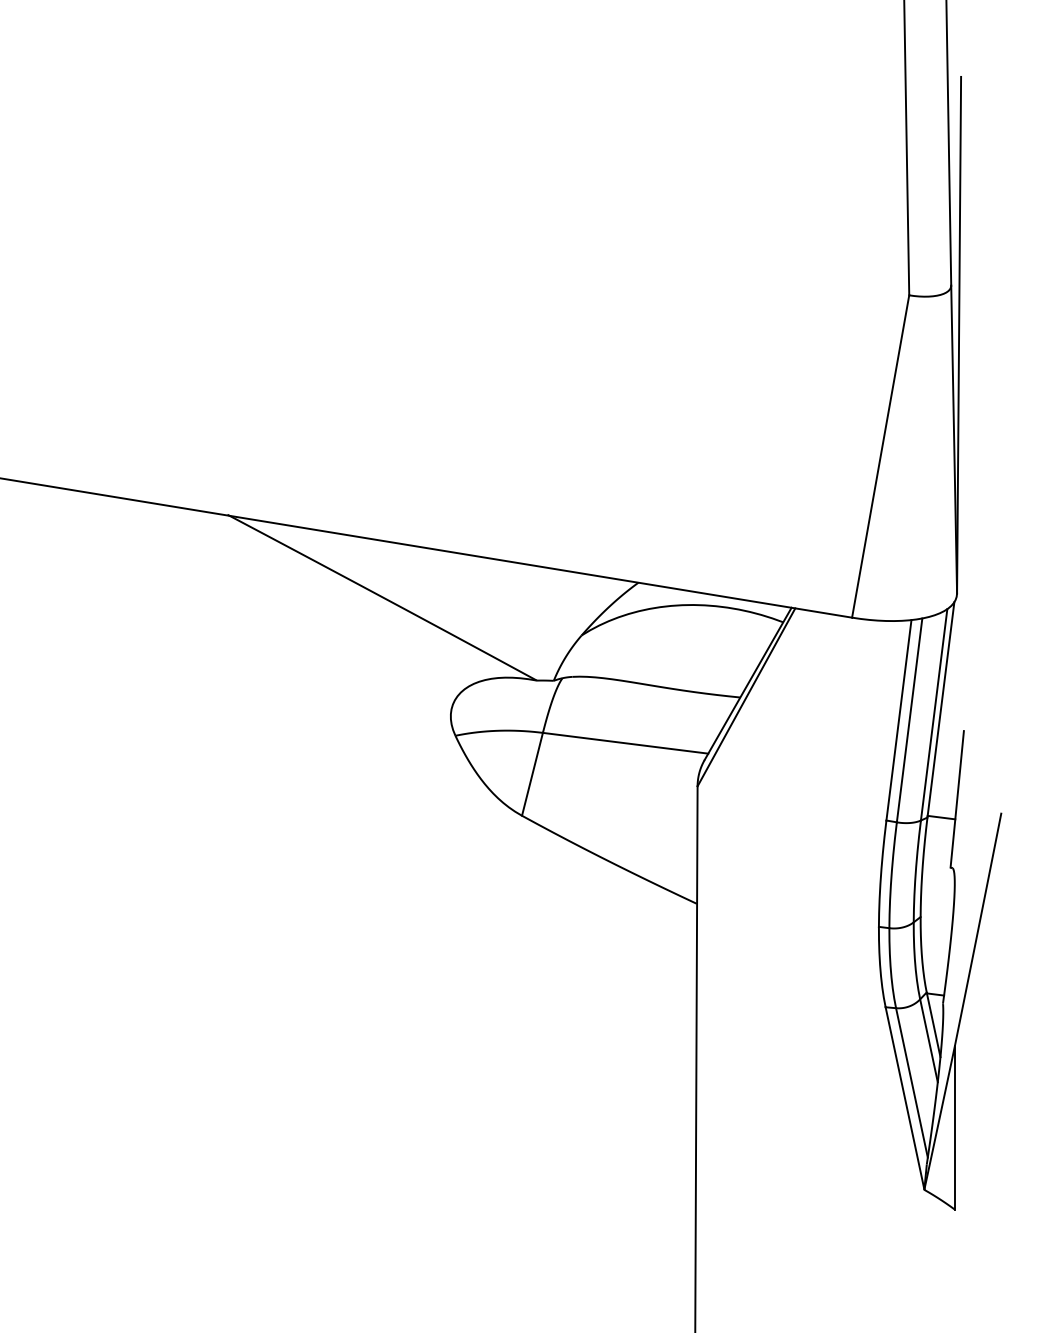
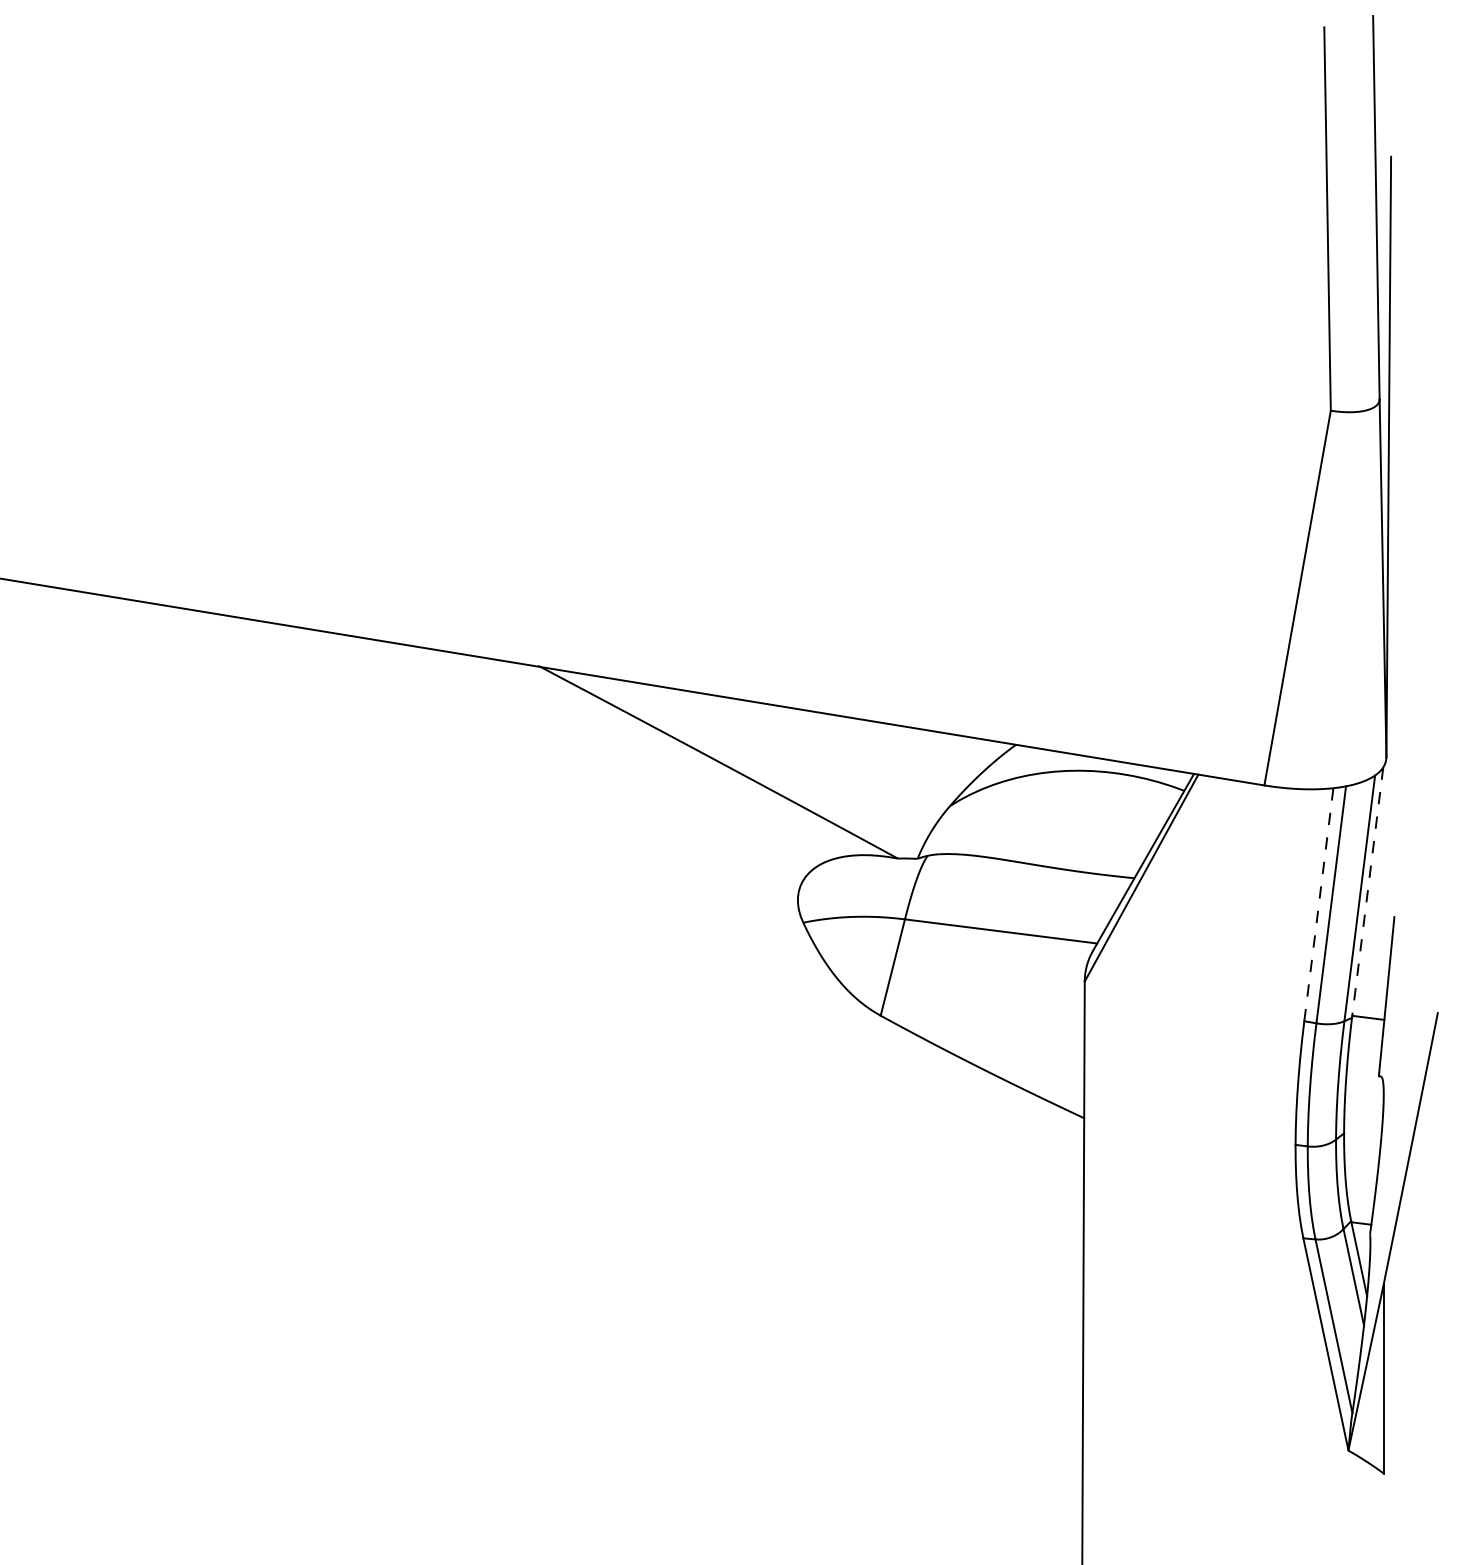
line: (940, 709) -> (1367, 892), solid -> dashed
line: (898, 720) -> (1318, 905), solid -> dashed

